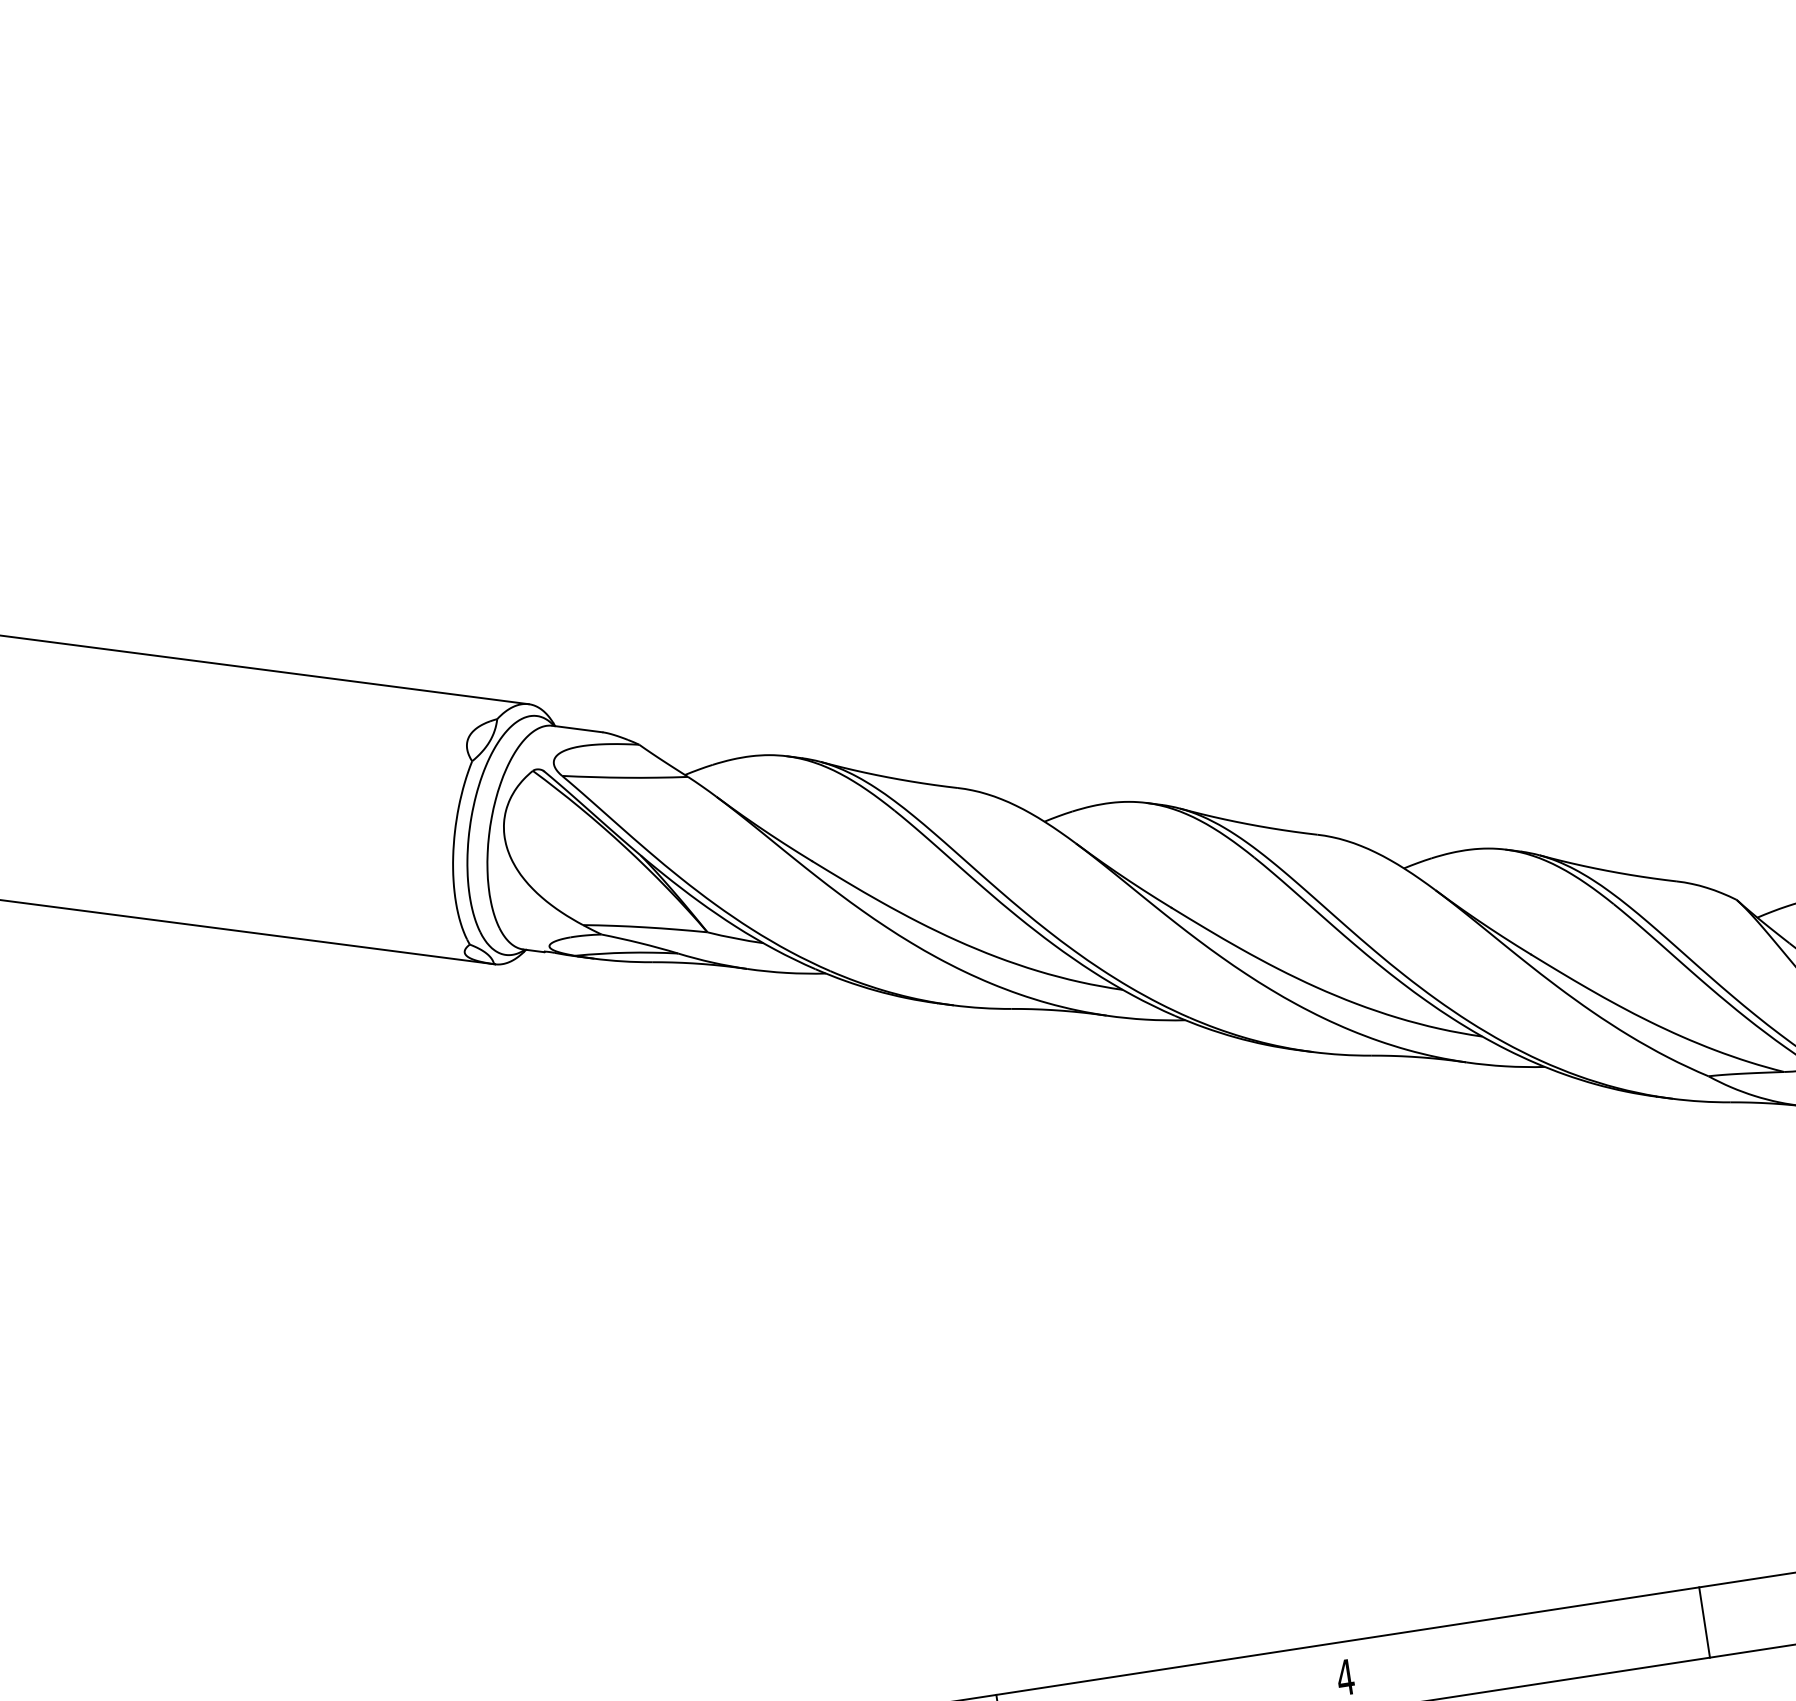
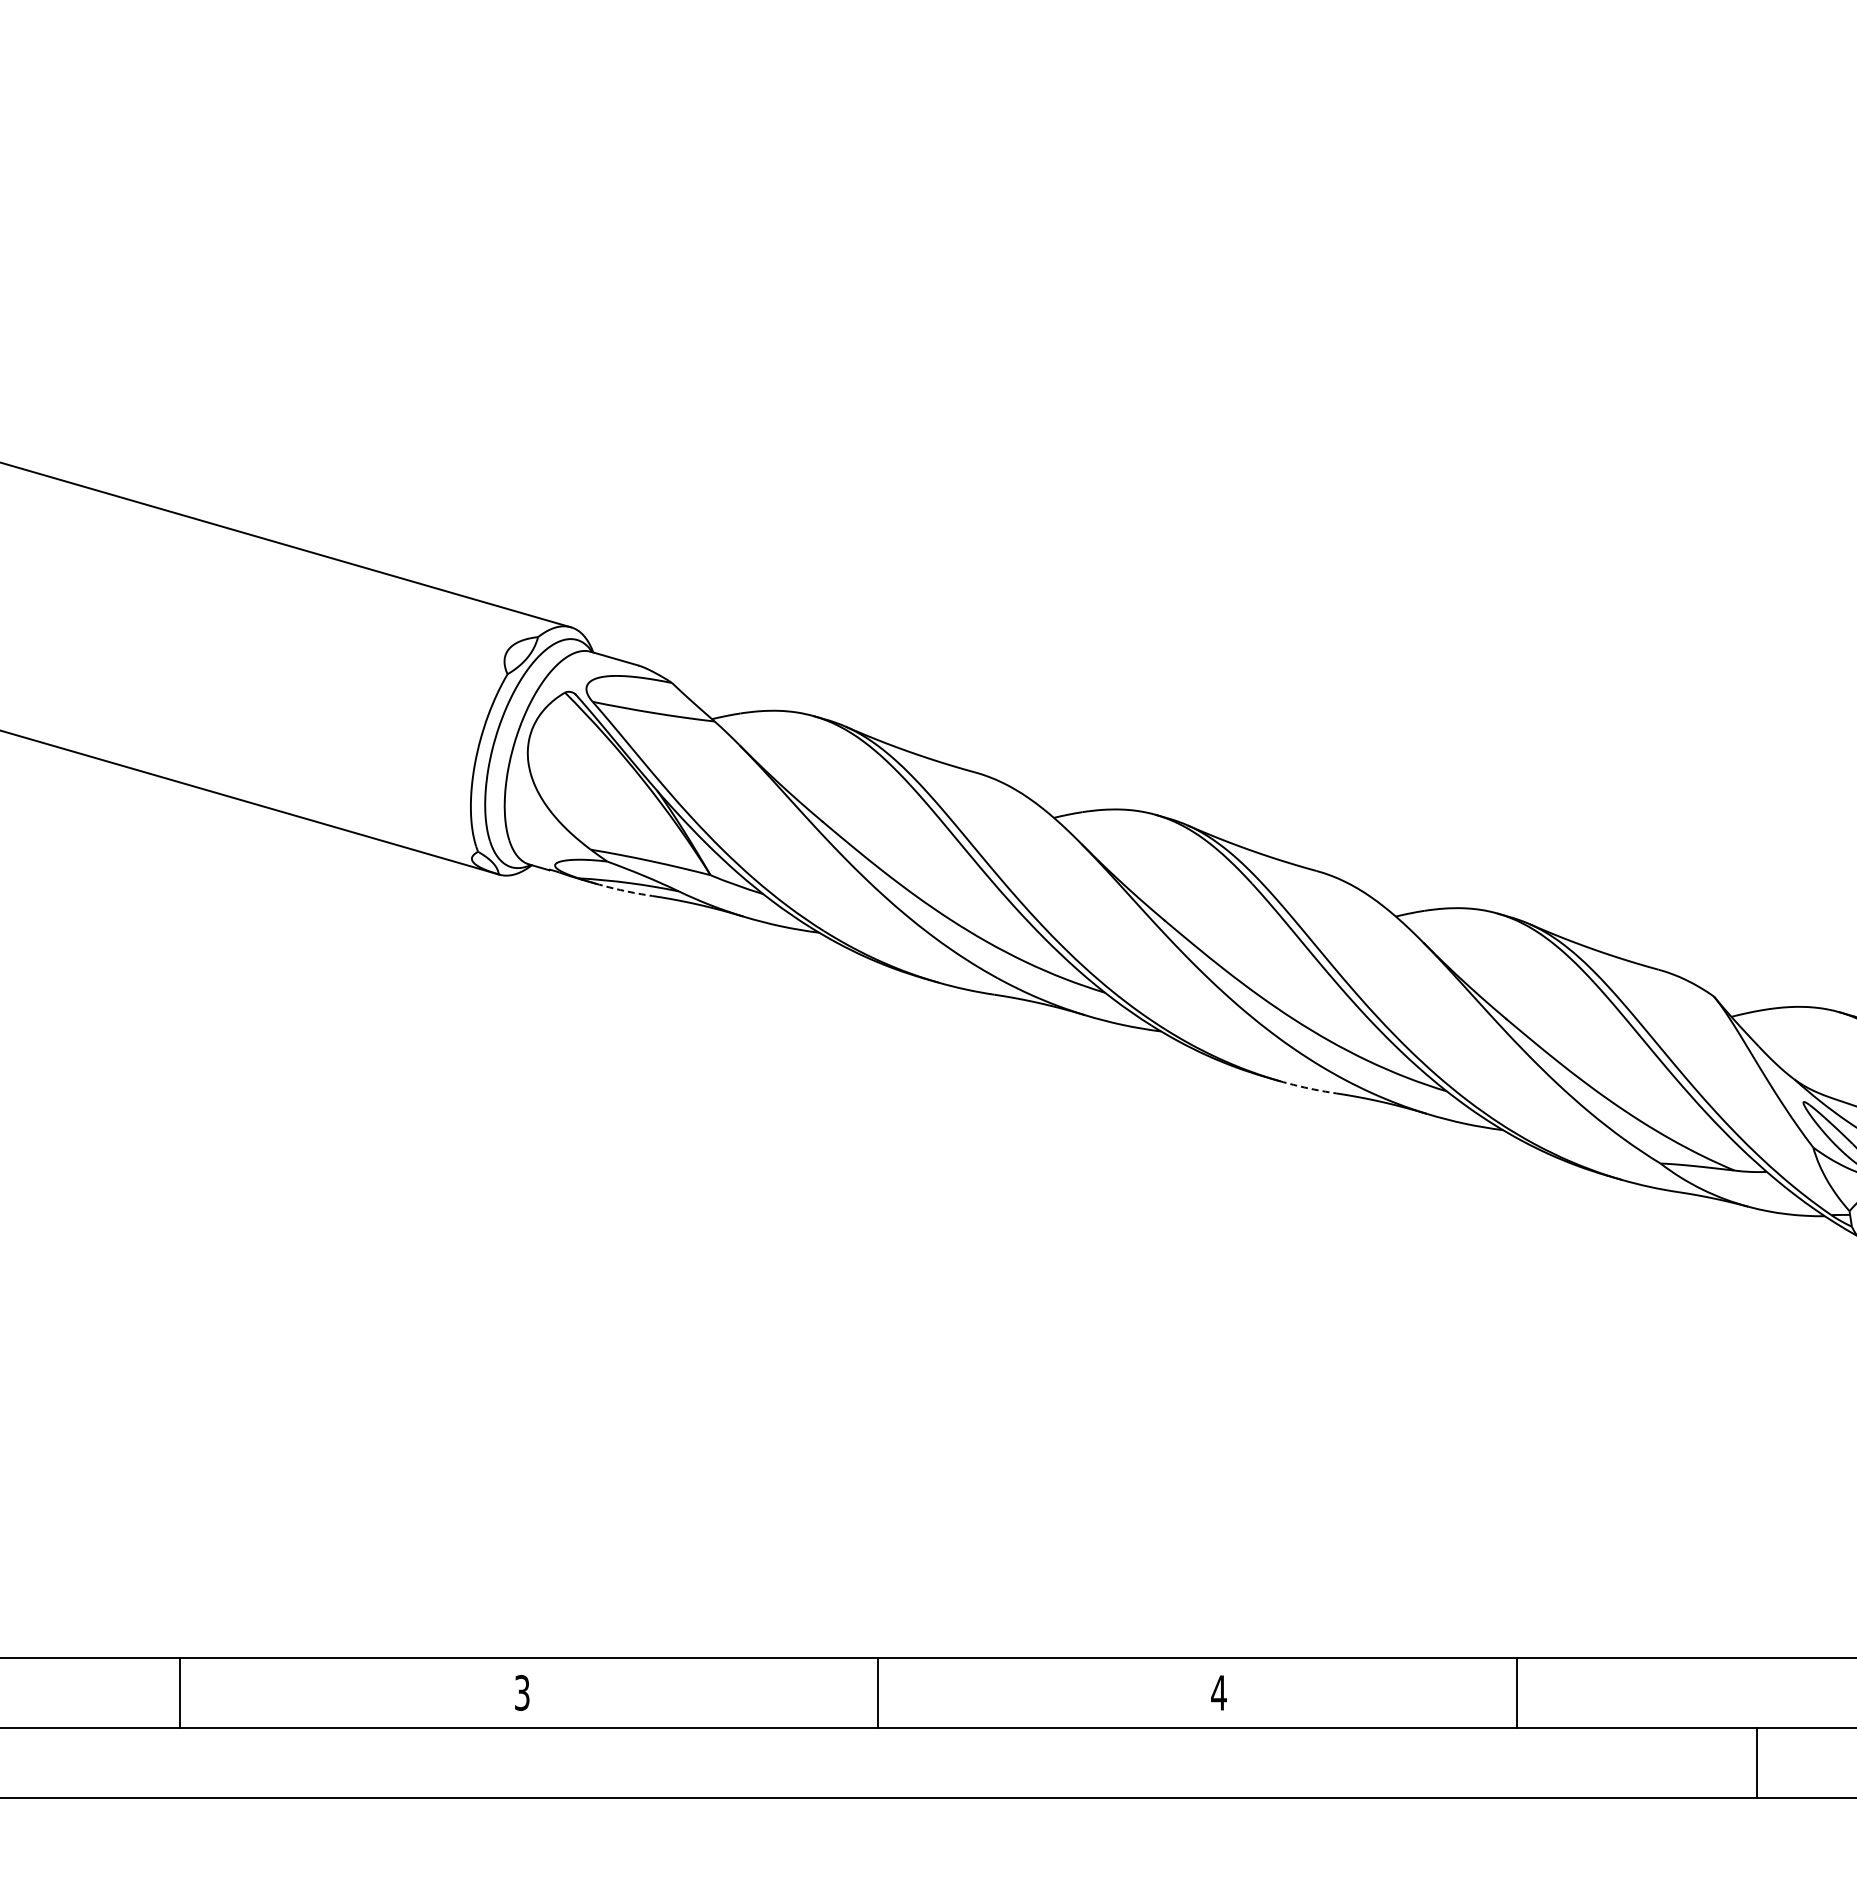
arc: (622, 961) -> (623, 890), solid -> dashed
arc: (1341, 1055) -> (1307, 1088), solid -> dashed
line: (1704, 1622) -> (1516, 1692), moved

